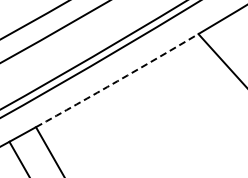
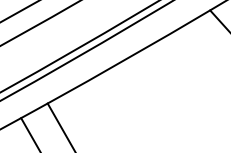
arc: (117, 81) -> (129, 57), dashed -> solid

